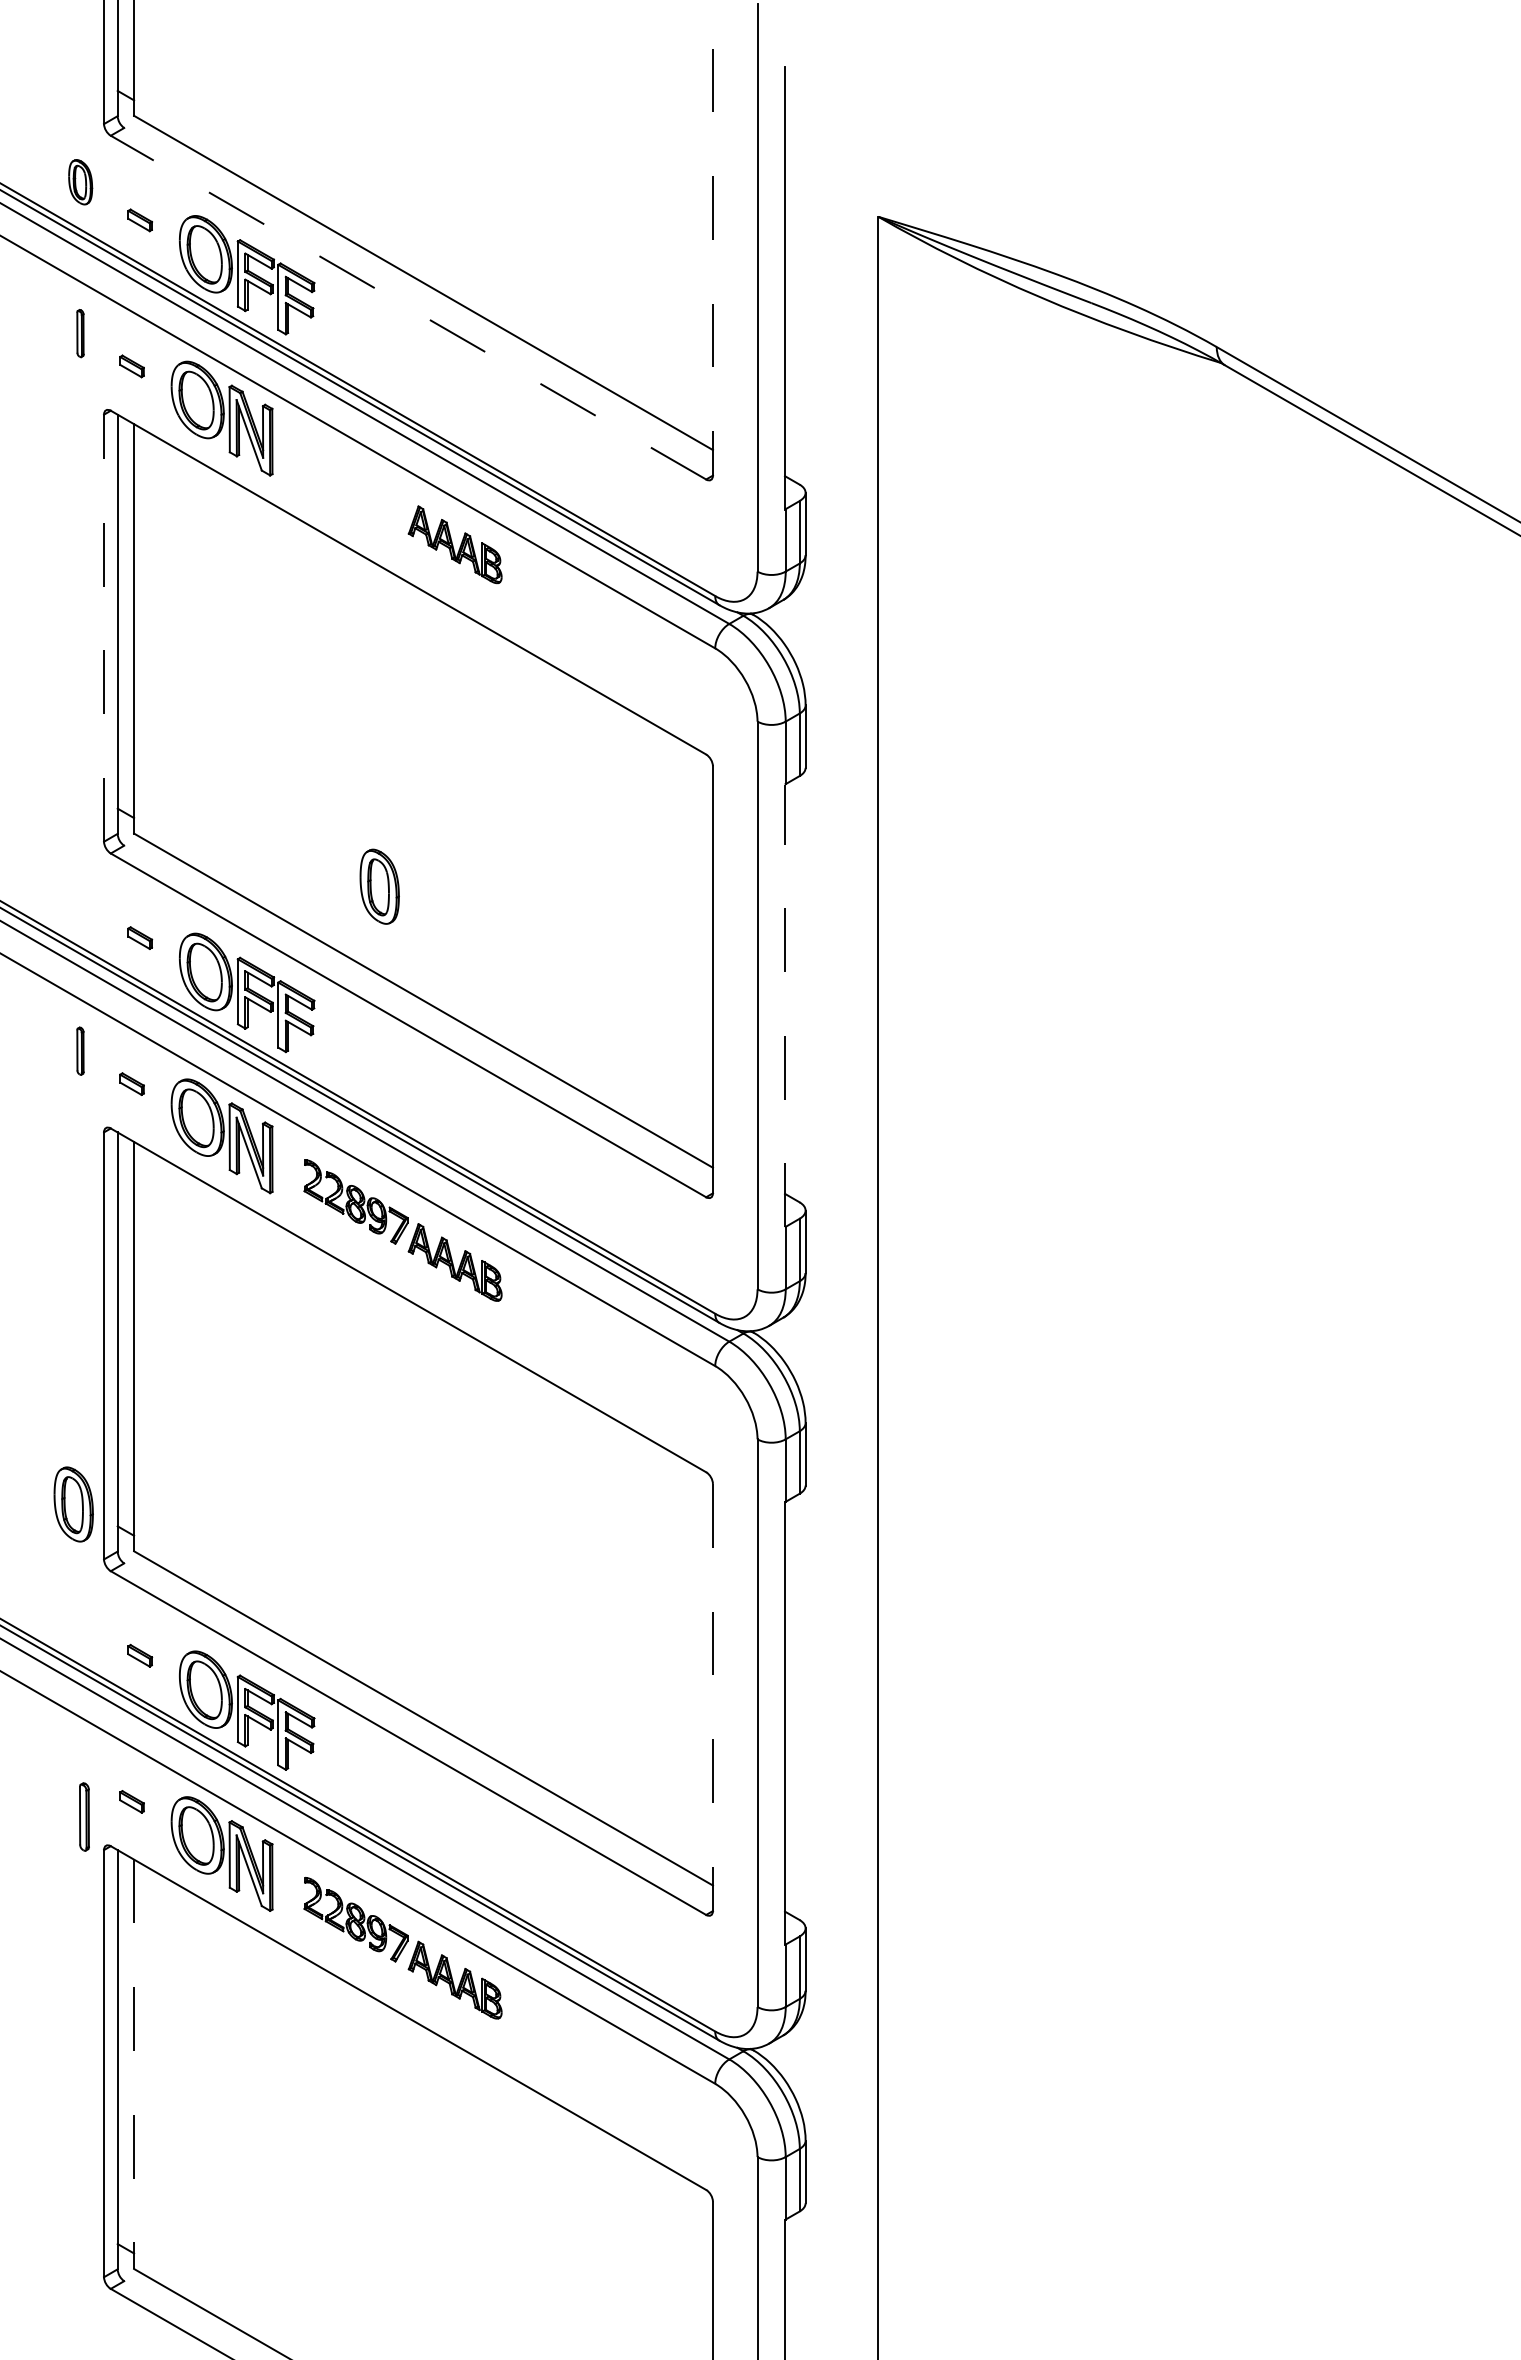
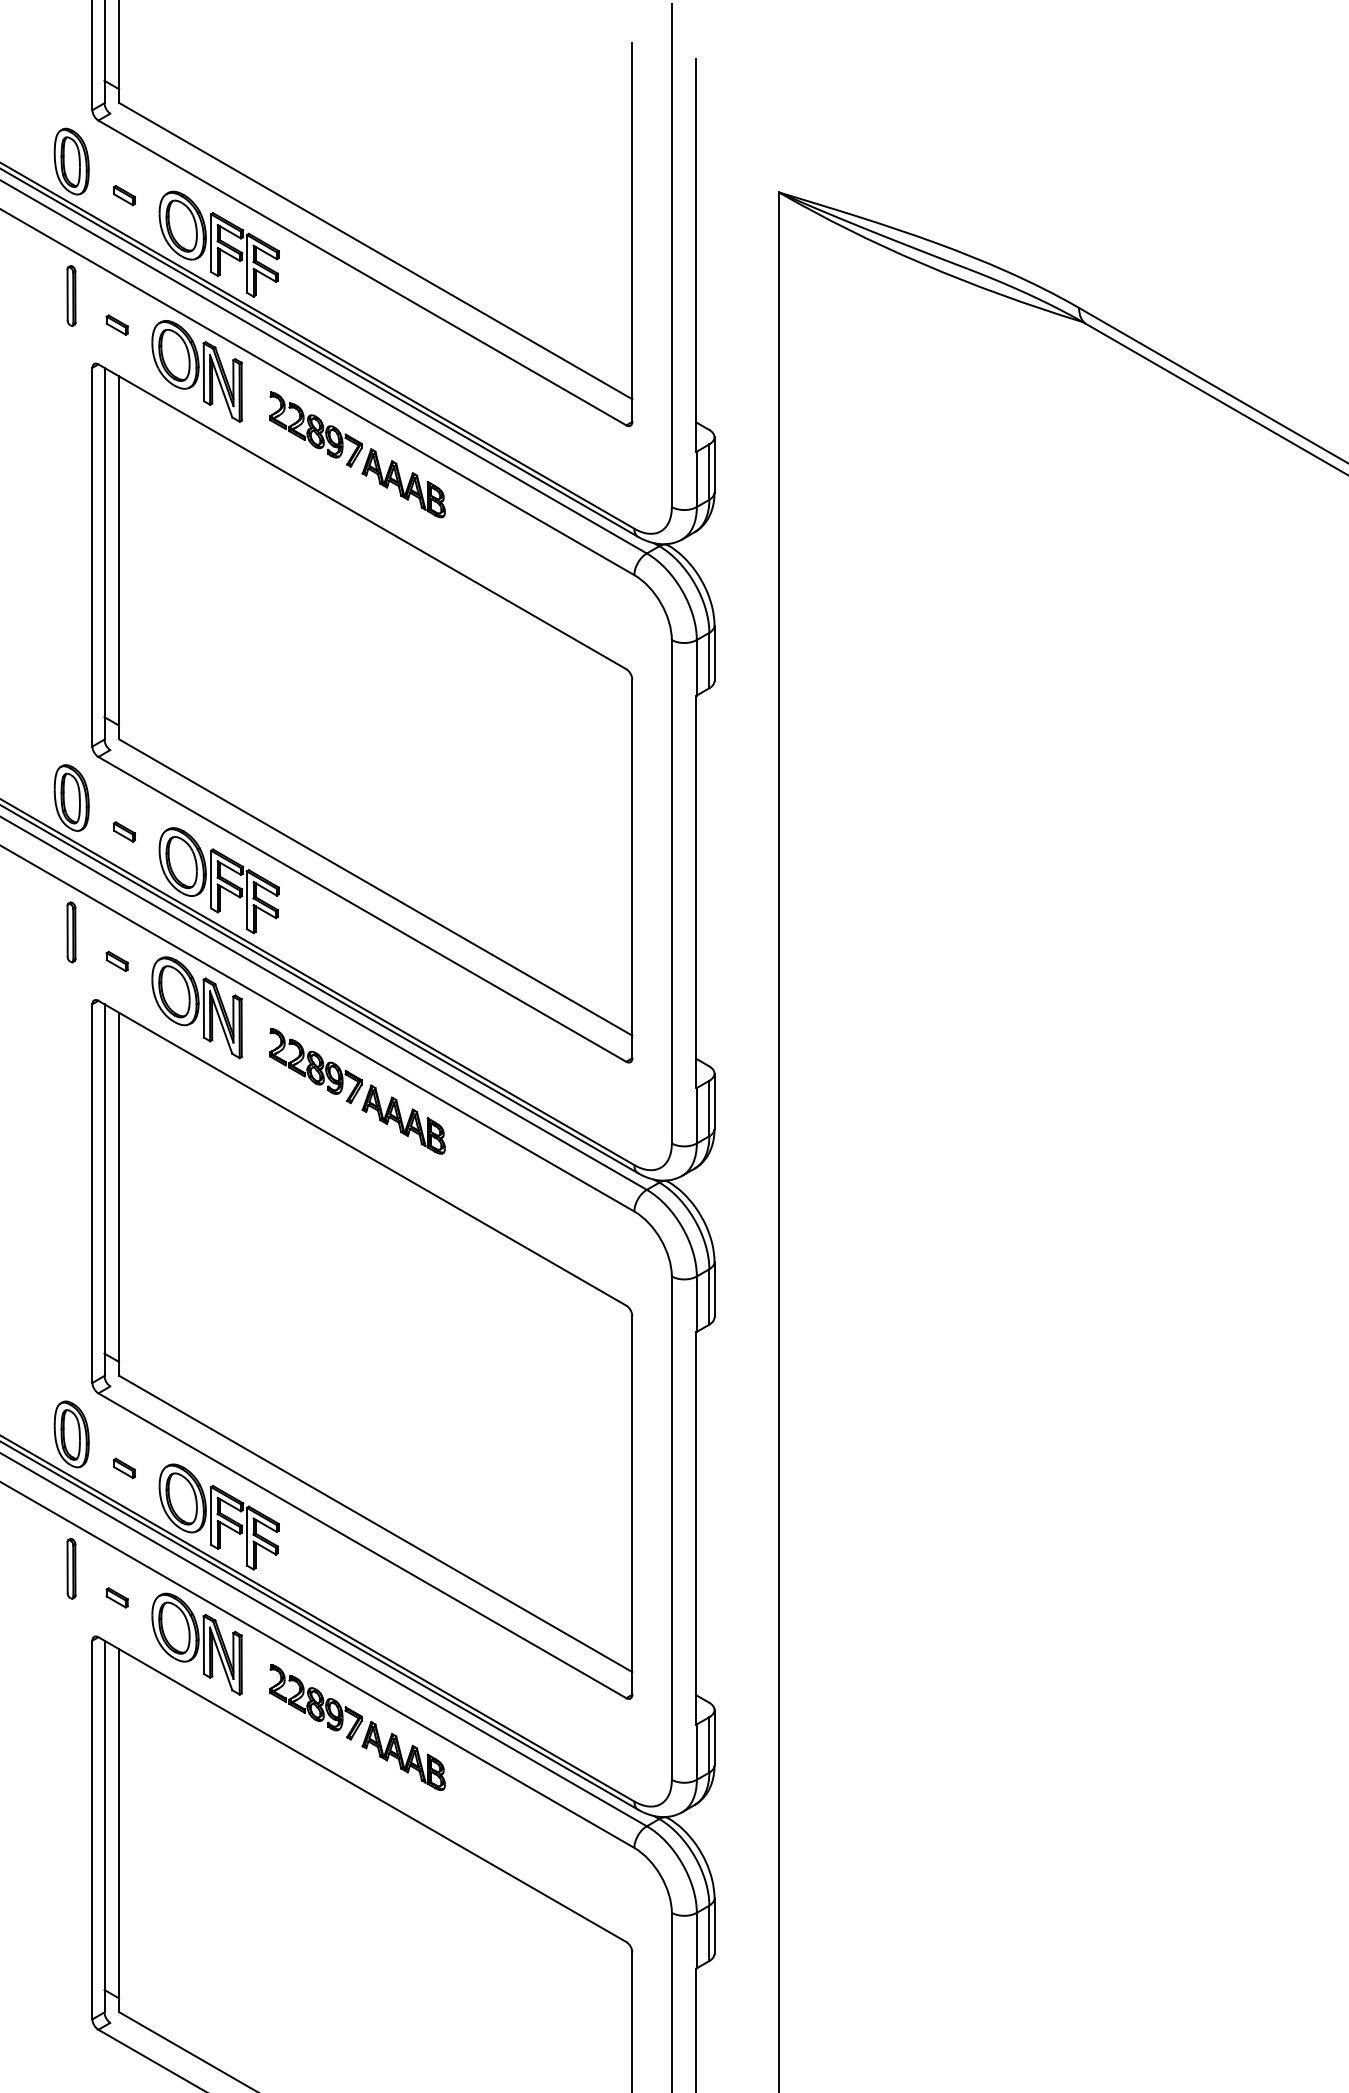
part: (80, 182) -> (71, 162), size x1.67
line: (712, 262) -> (631, 232), dashed -> solid
line: (408, 307) -> (362, 272), dashed -> solid
part: (80, 333) -> (71, 295), size x1.43
part: (355, 484) -> (315, 429), added
line: (104, 628) -> (92, 557), dashed -> solid
part: (379, 886) -> (71, 797), moved
line: (785, 1005) -> (696, 891), dashed -> solid
part: (80, 1050) -> (71, 931), size x1.43
part: (73, 1504) -> (71, 1434), moved
line: (712, 1697) -> (631, 1505), dashed -> solid
part: (84, 1816) -> (71, 1568), moved
line: (134, 2064) -> (119, 1830), dashed -> solid

